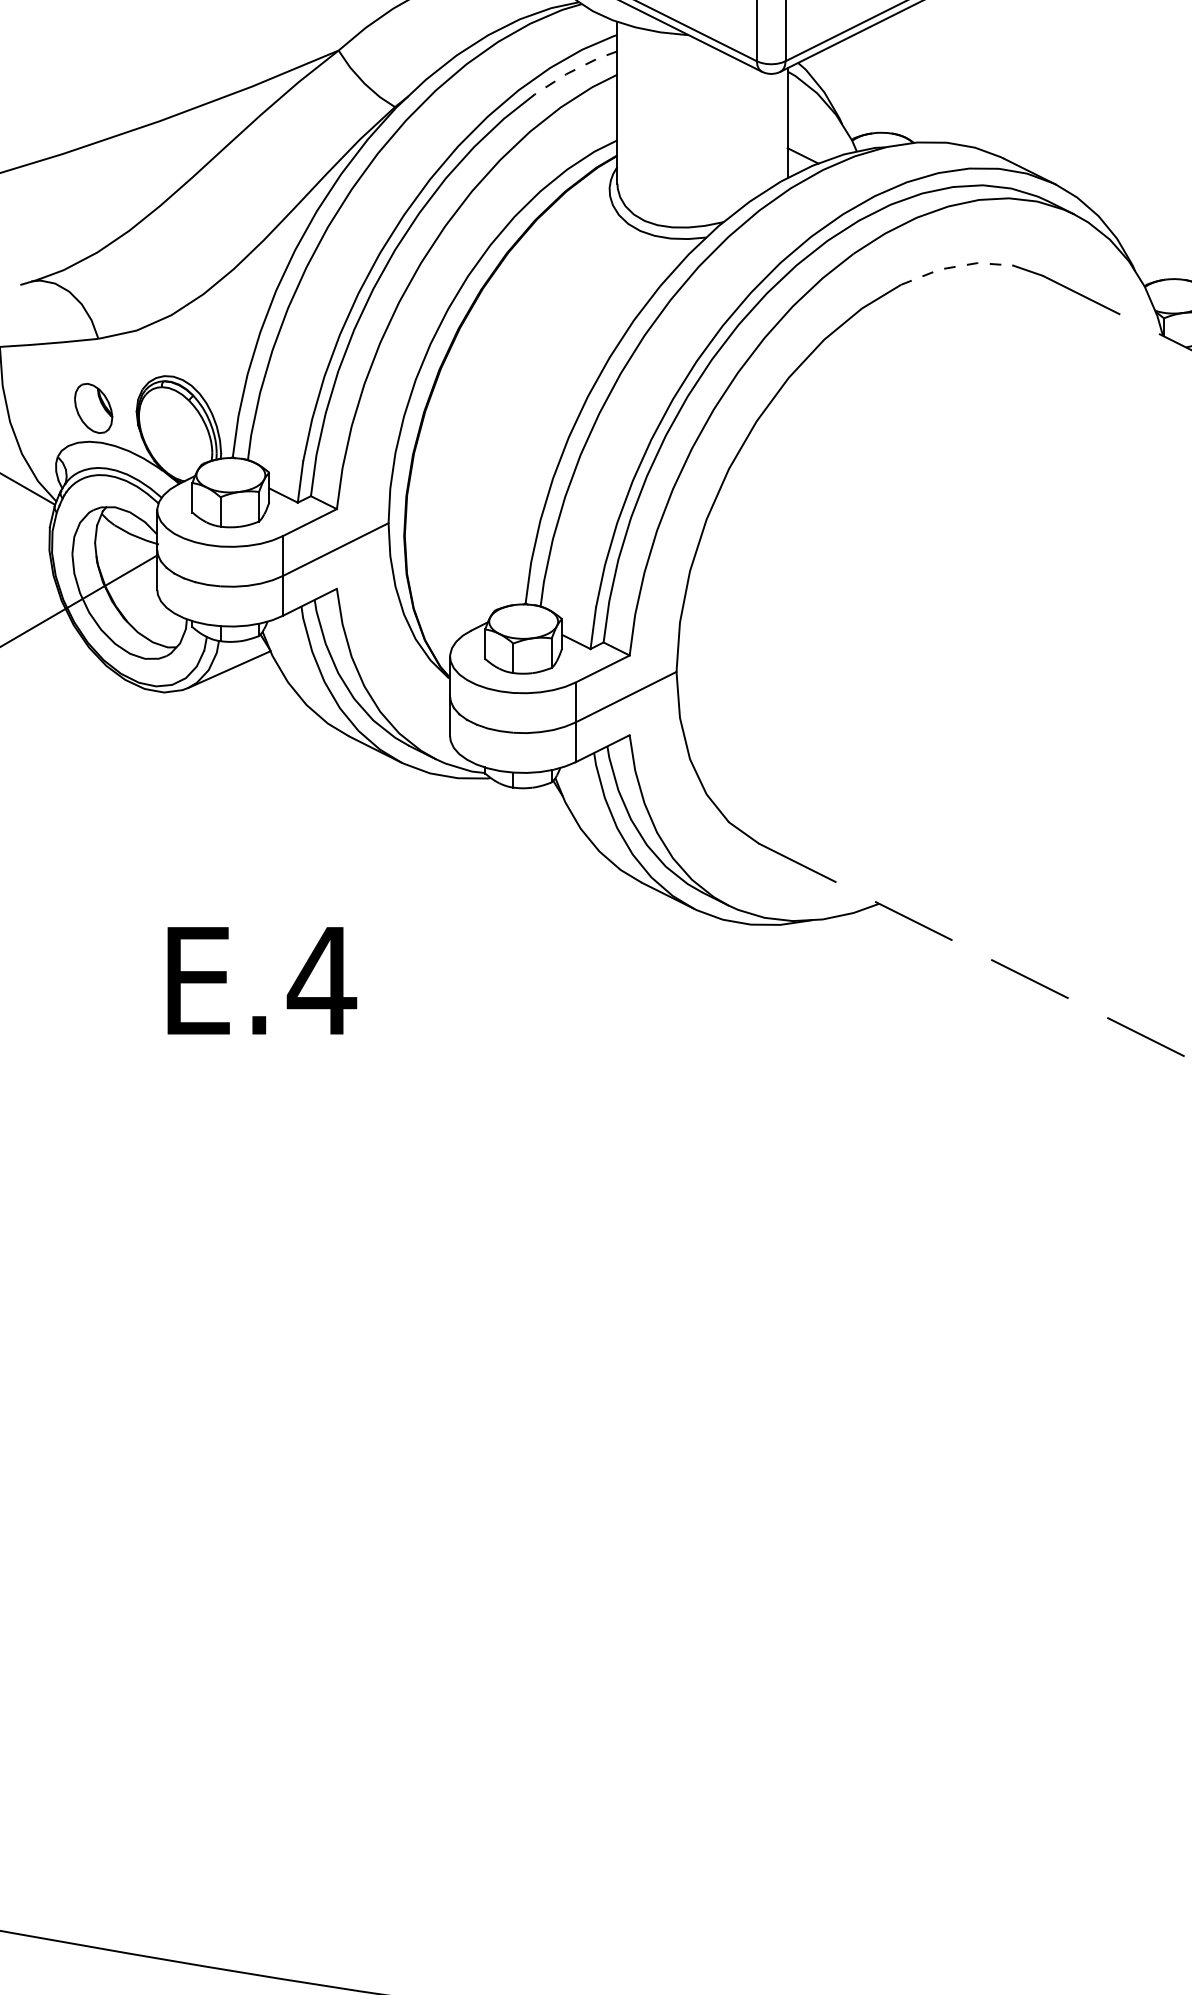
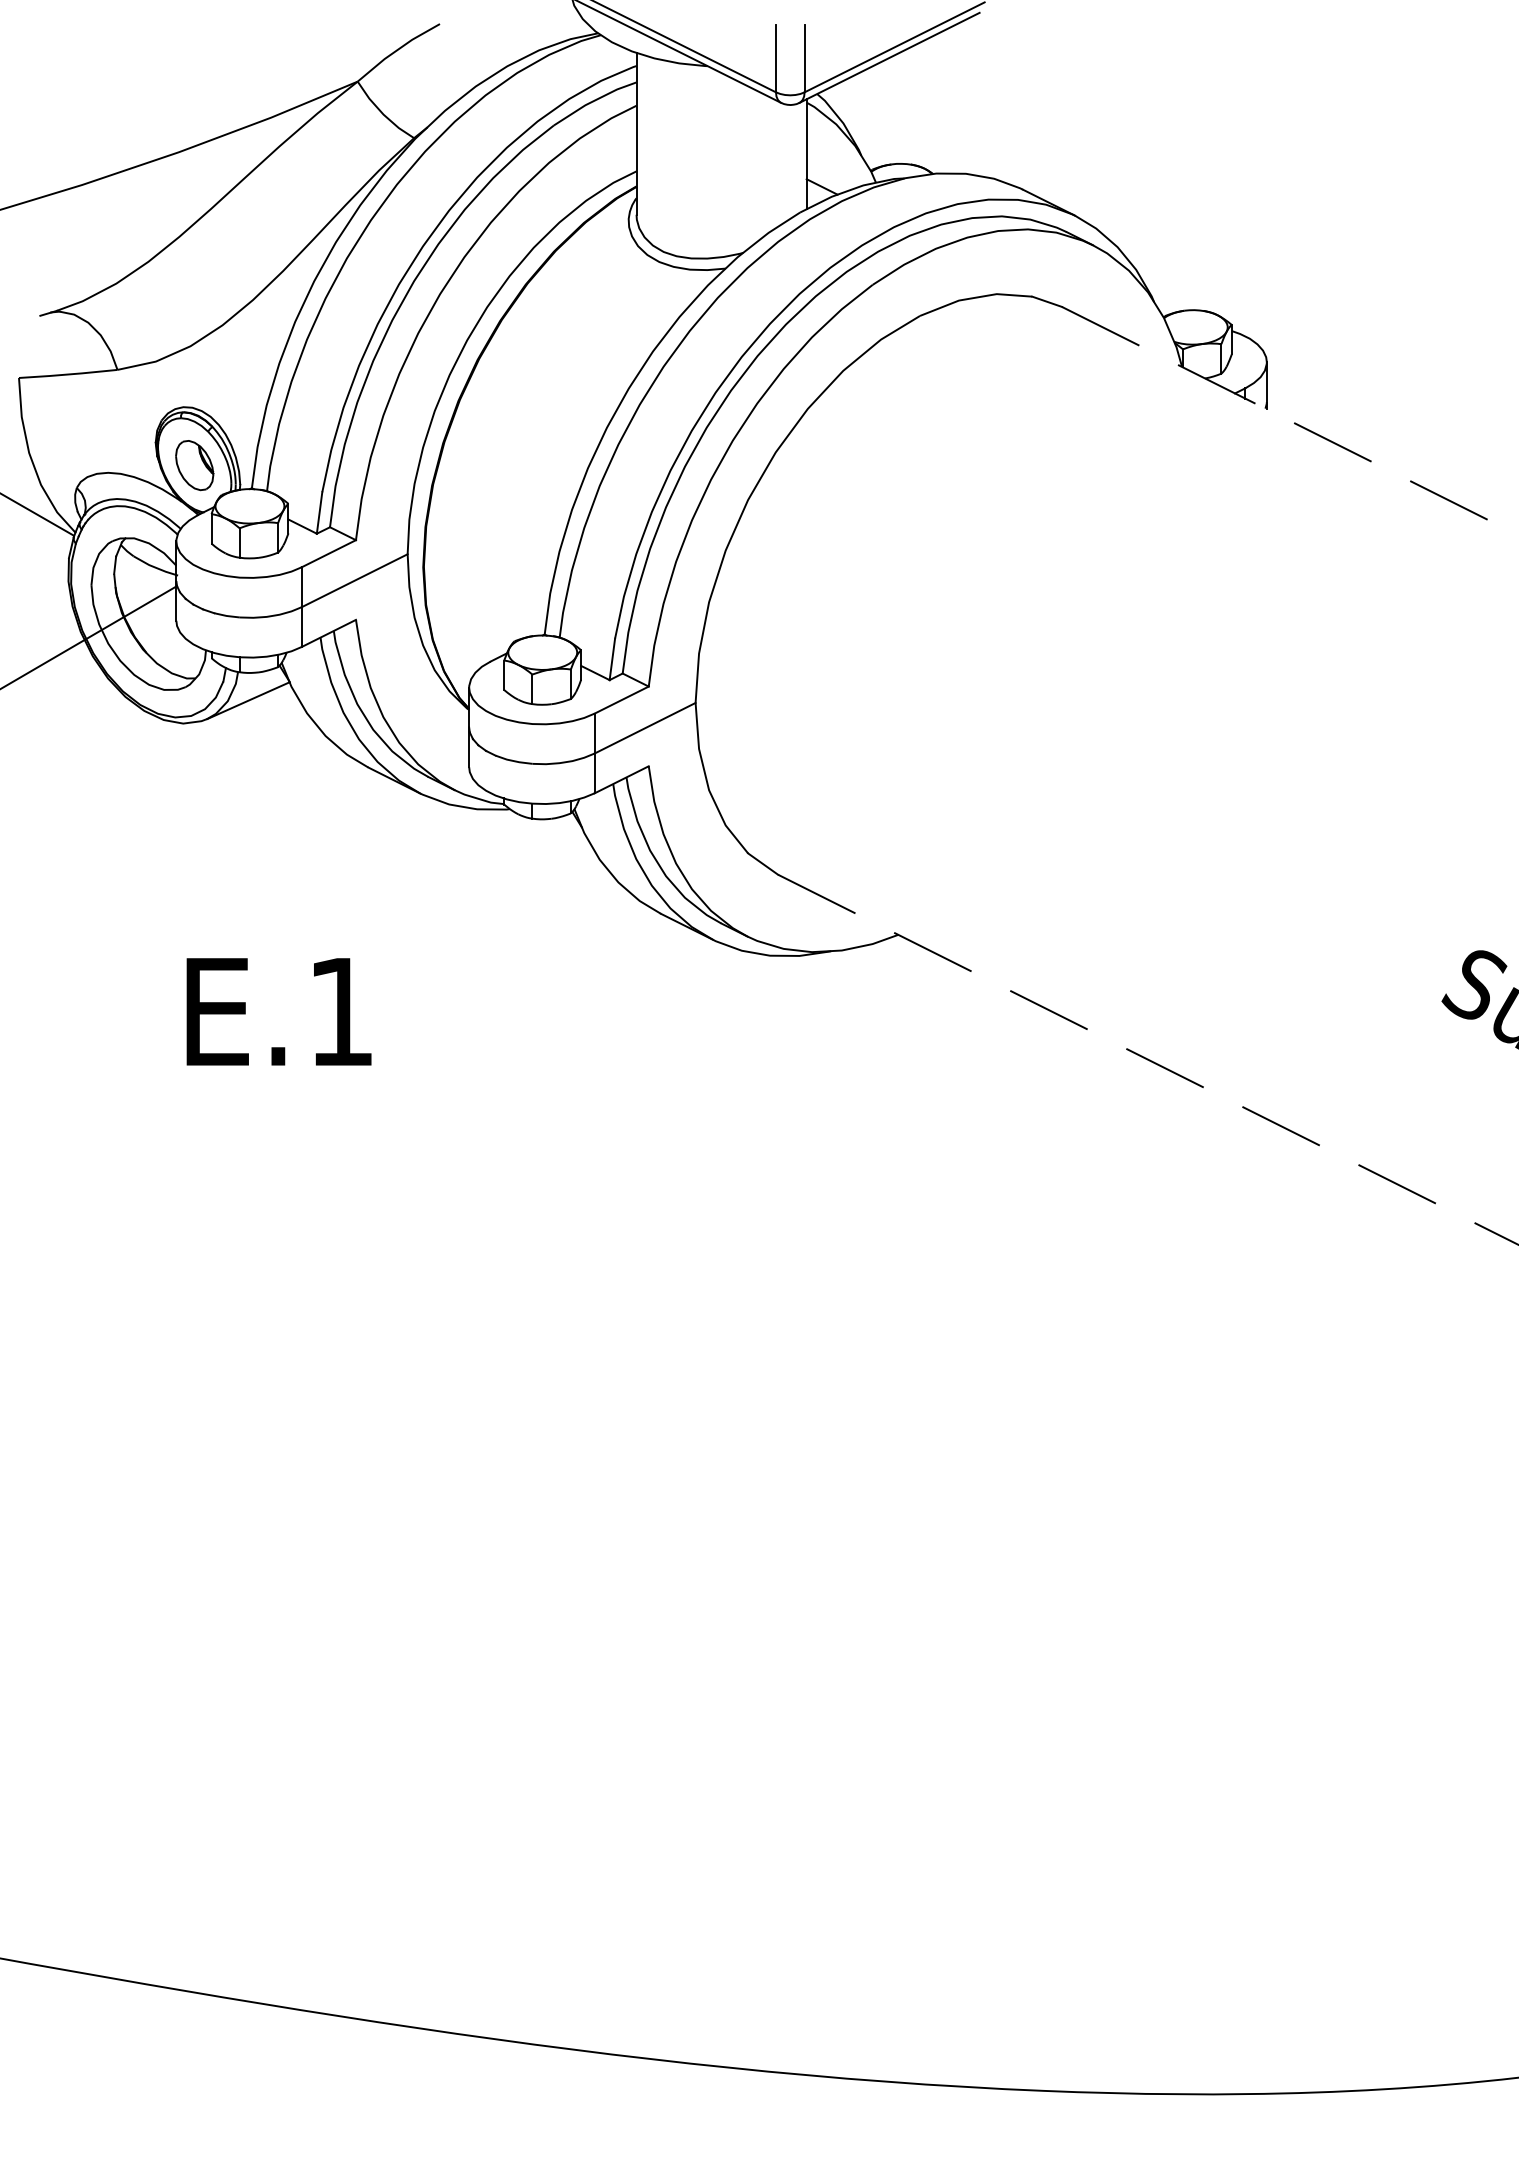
line: (574, 70) -> (593, 101), dashed -> solid
line: (956, 266) -> (975, 297), dashed -> solid
part: (93, 408) -> (194, 465), moved
text: (321, 980) -> (340, 1011), E.4 -> E.1

